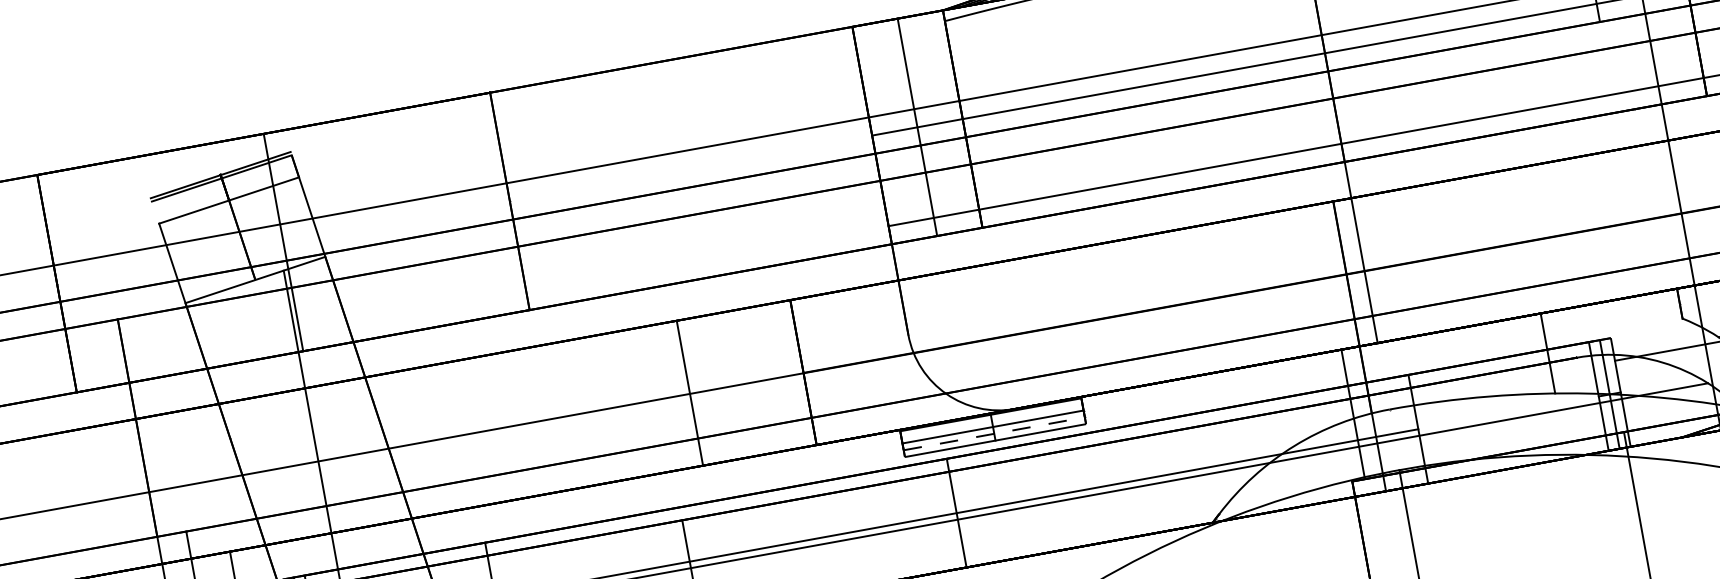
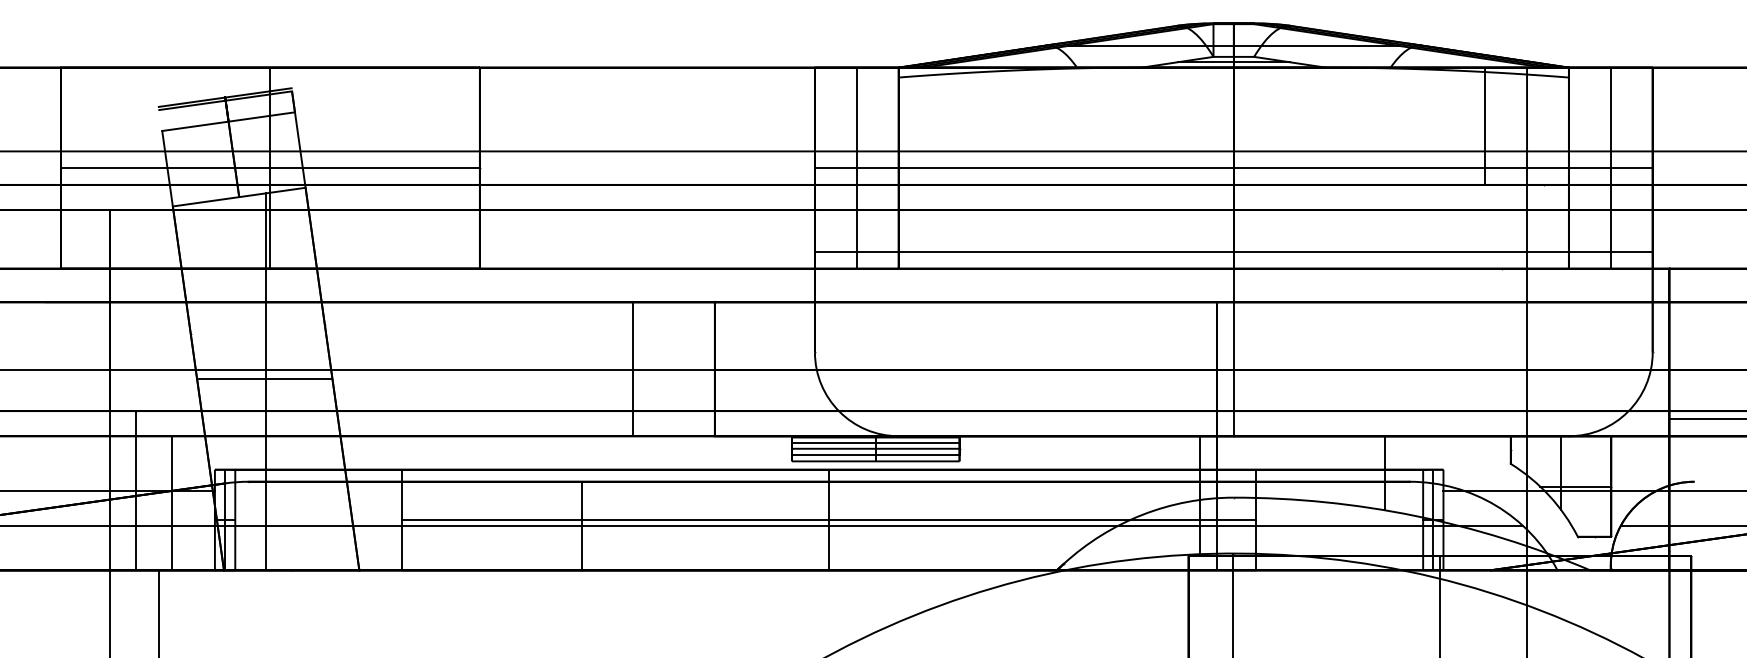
line: (283, 242) -> (270, 168), added
line: (689, 393) -> (632, 369), moved
line: (991, 421) -> (875, 443), added
line: (994, 434) -> (875, 455), dashed -> solid
line: (318, 472) -> (264, 379), added

